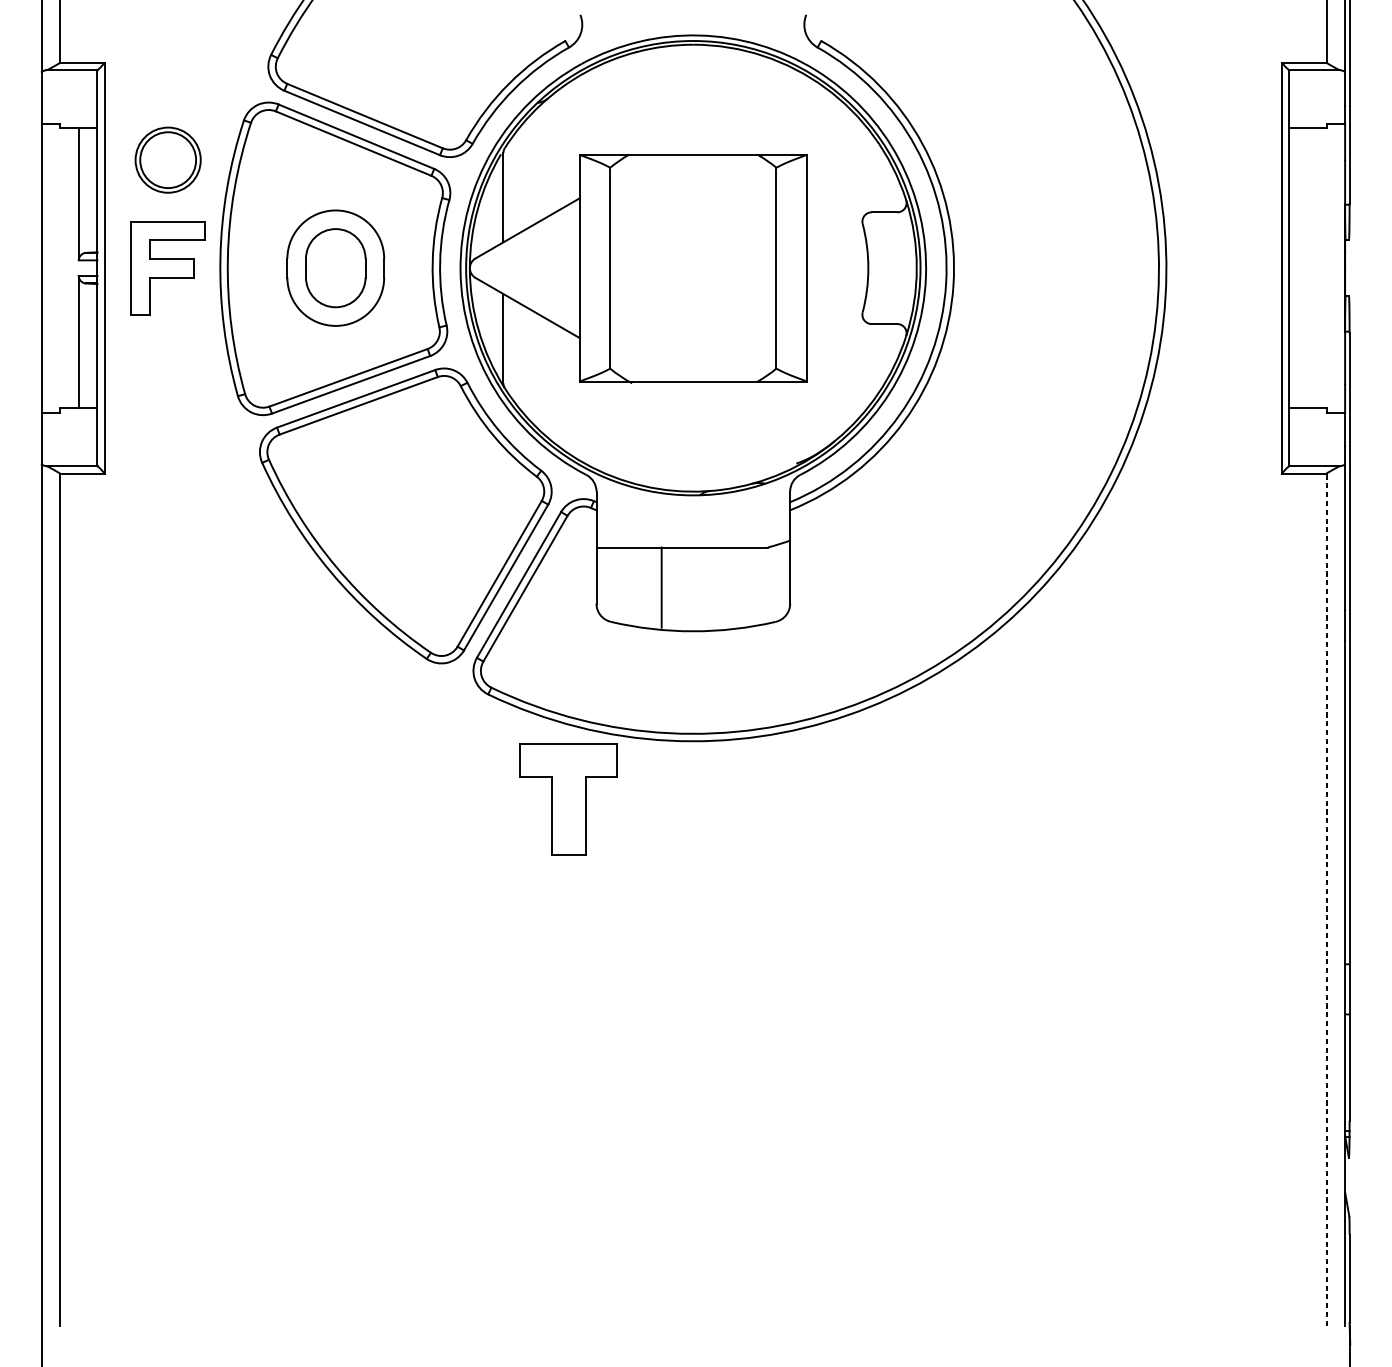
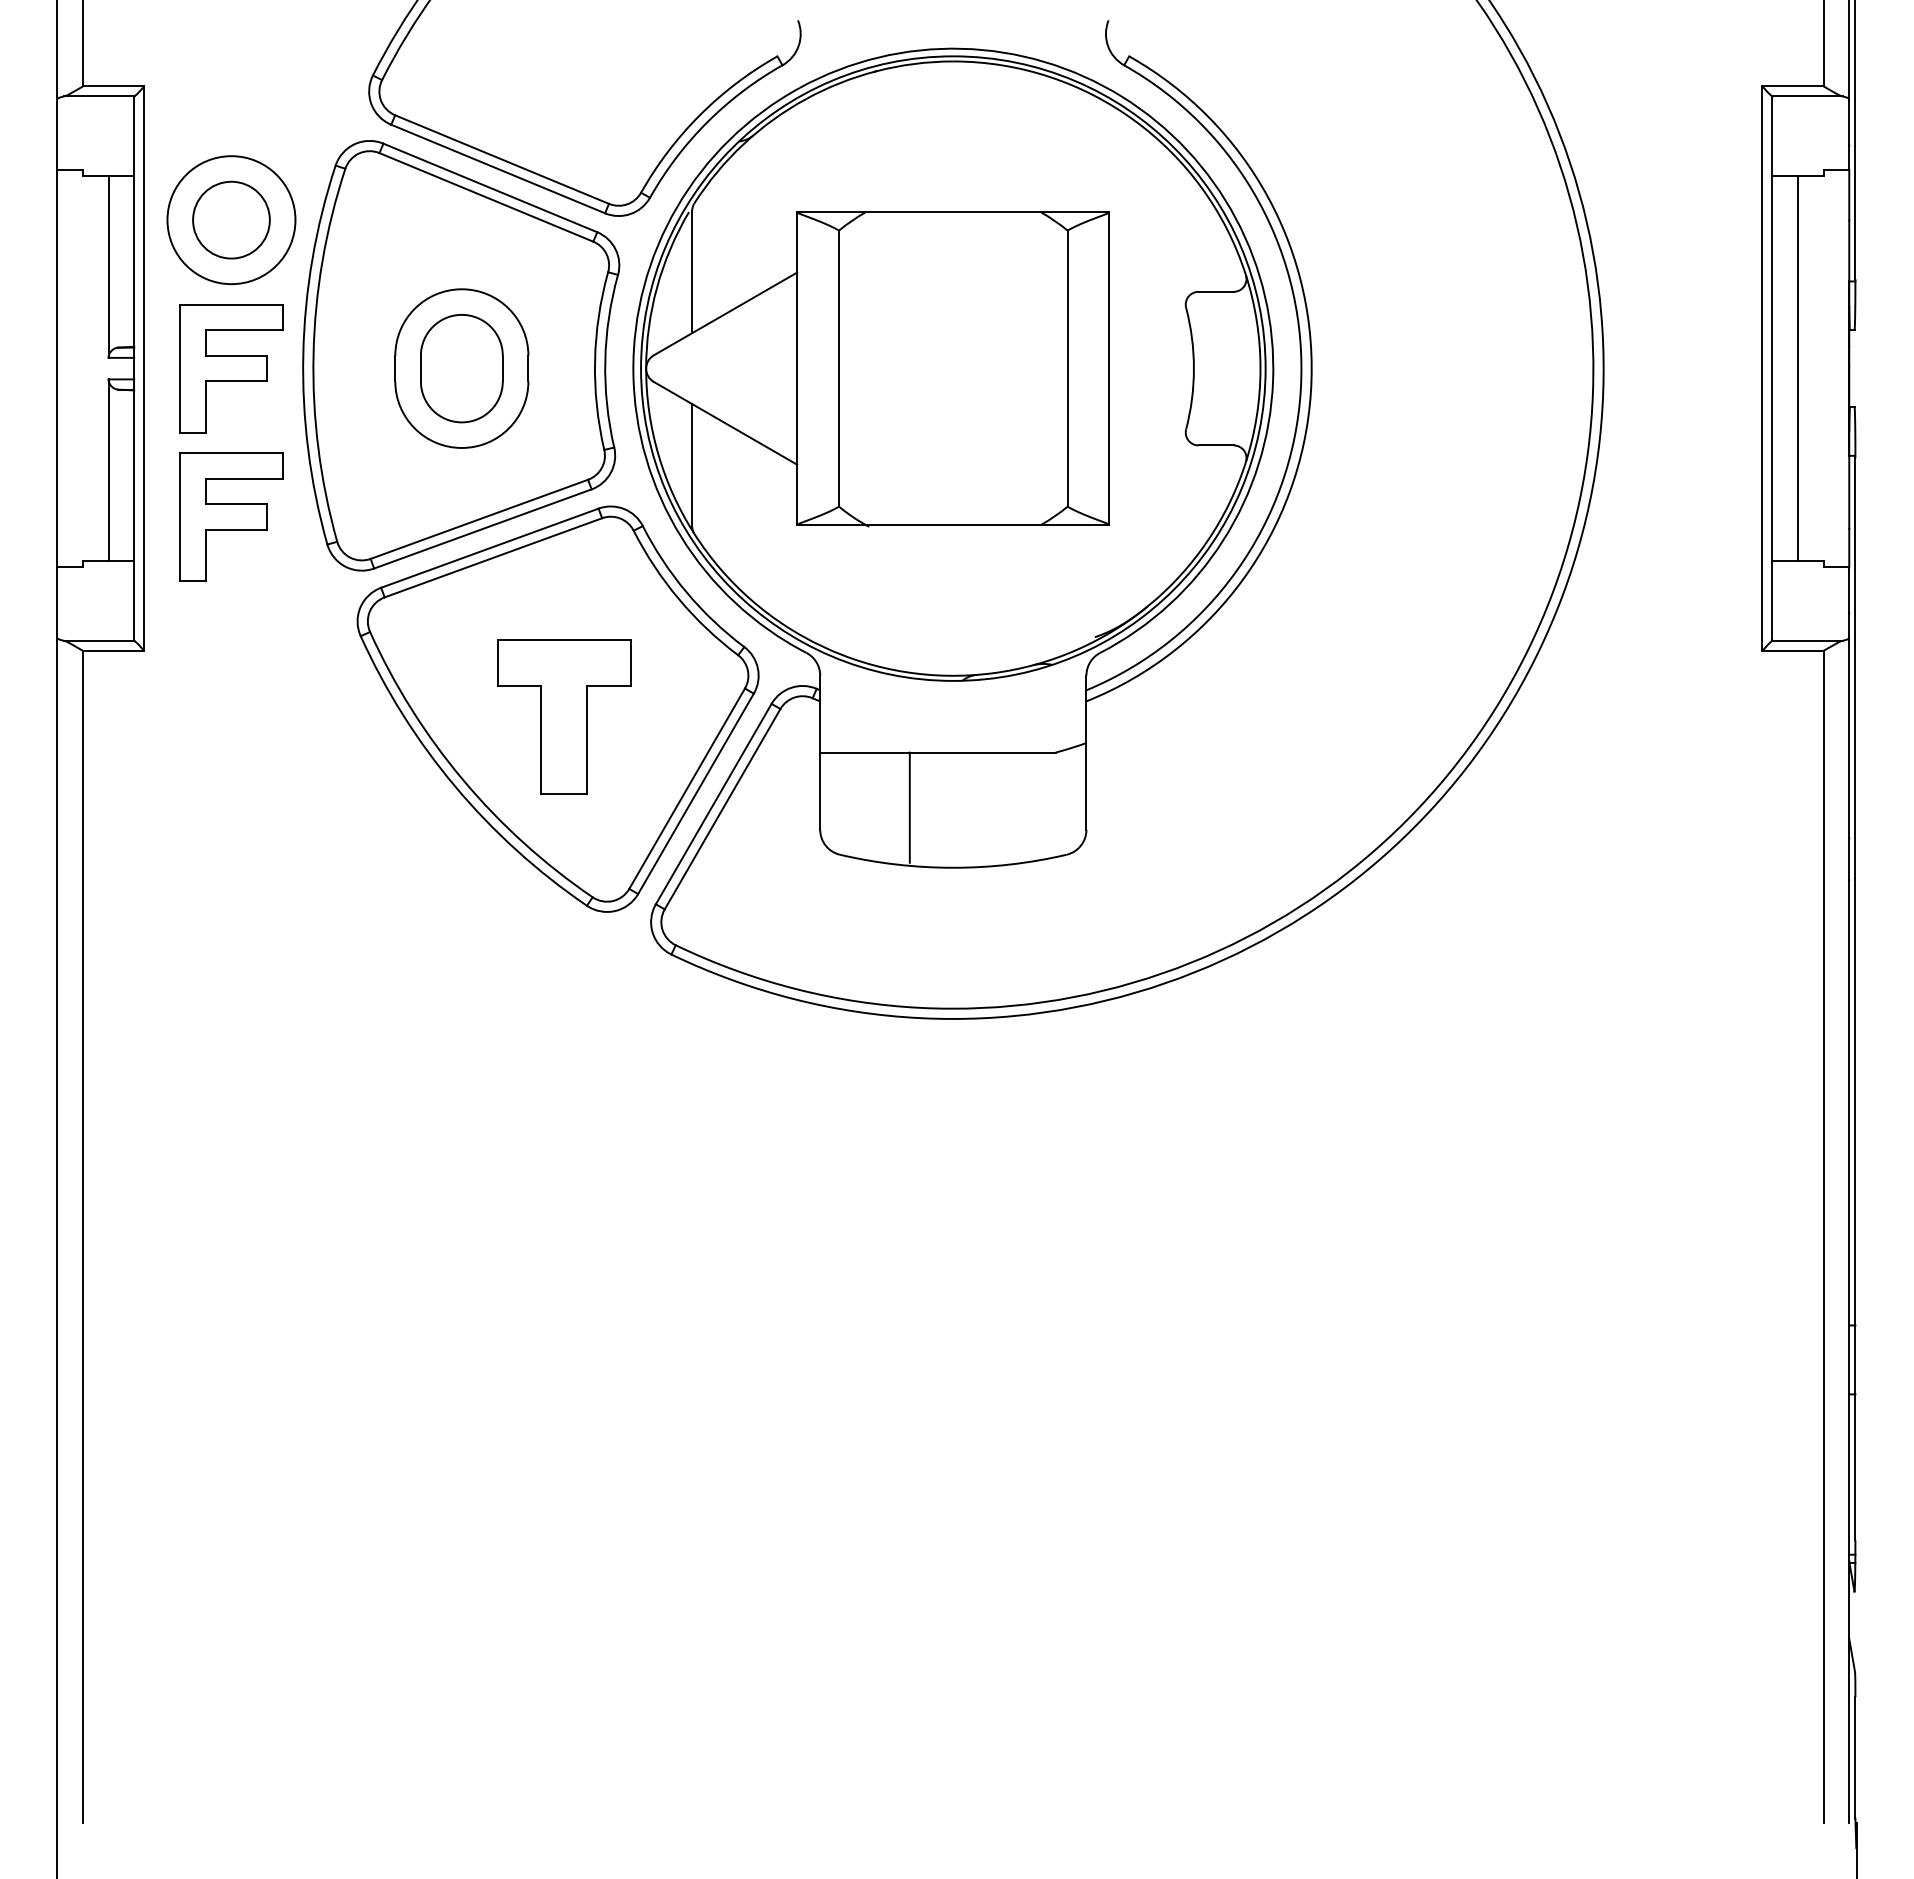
circle: (168, 160) -> (231, 220), size x1.43
line: (1308, 268) -> (1798, 368), added
part: (168, 375) -> (231, 516), added
part: (569, 799) -> (564, 716), moved
line: (1326, 899) -> (1823, 1236), dashed -> solid

